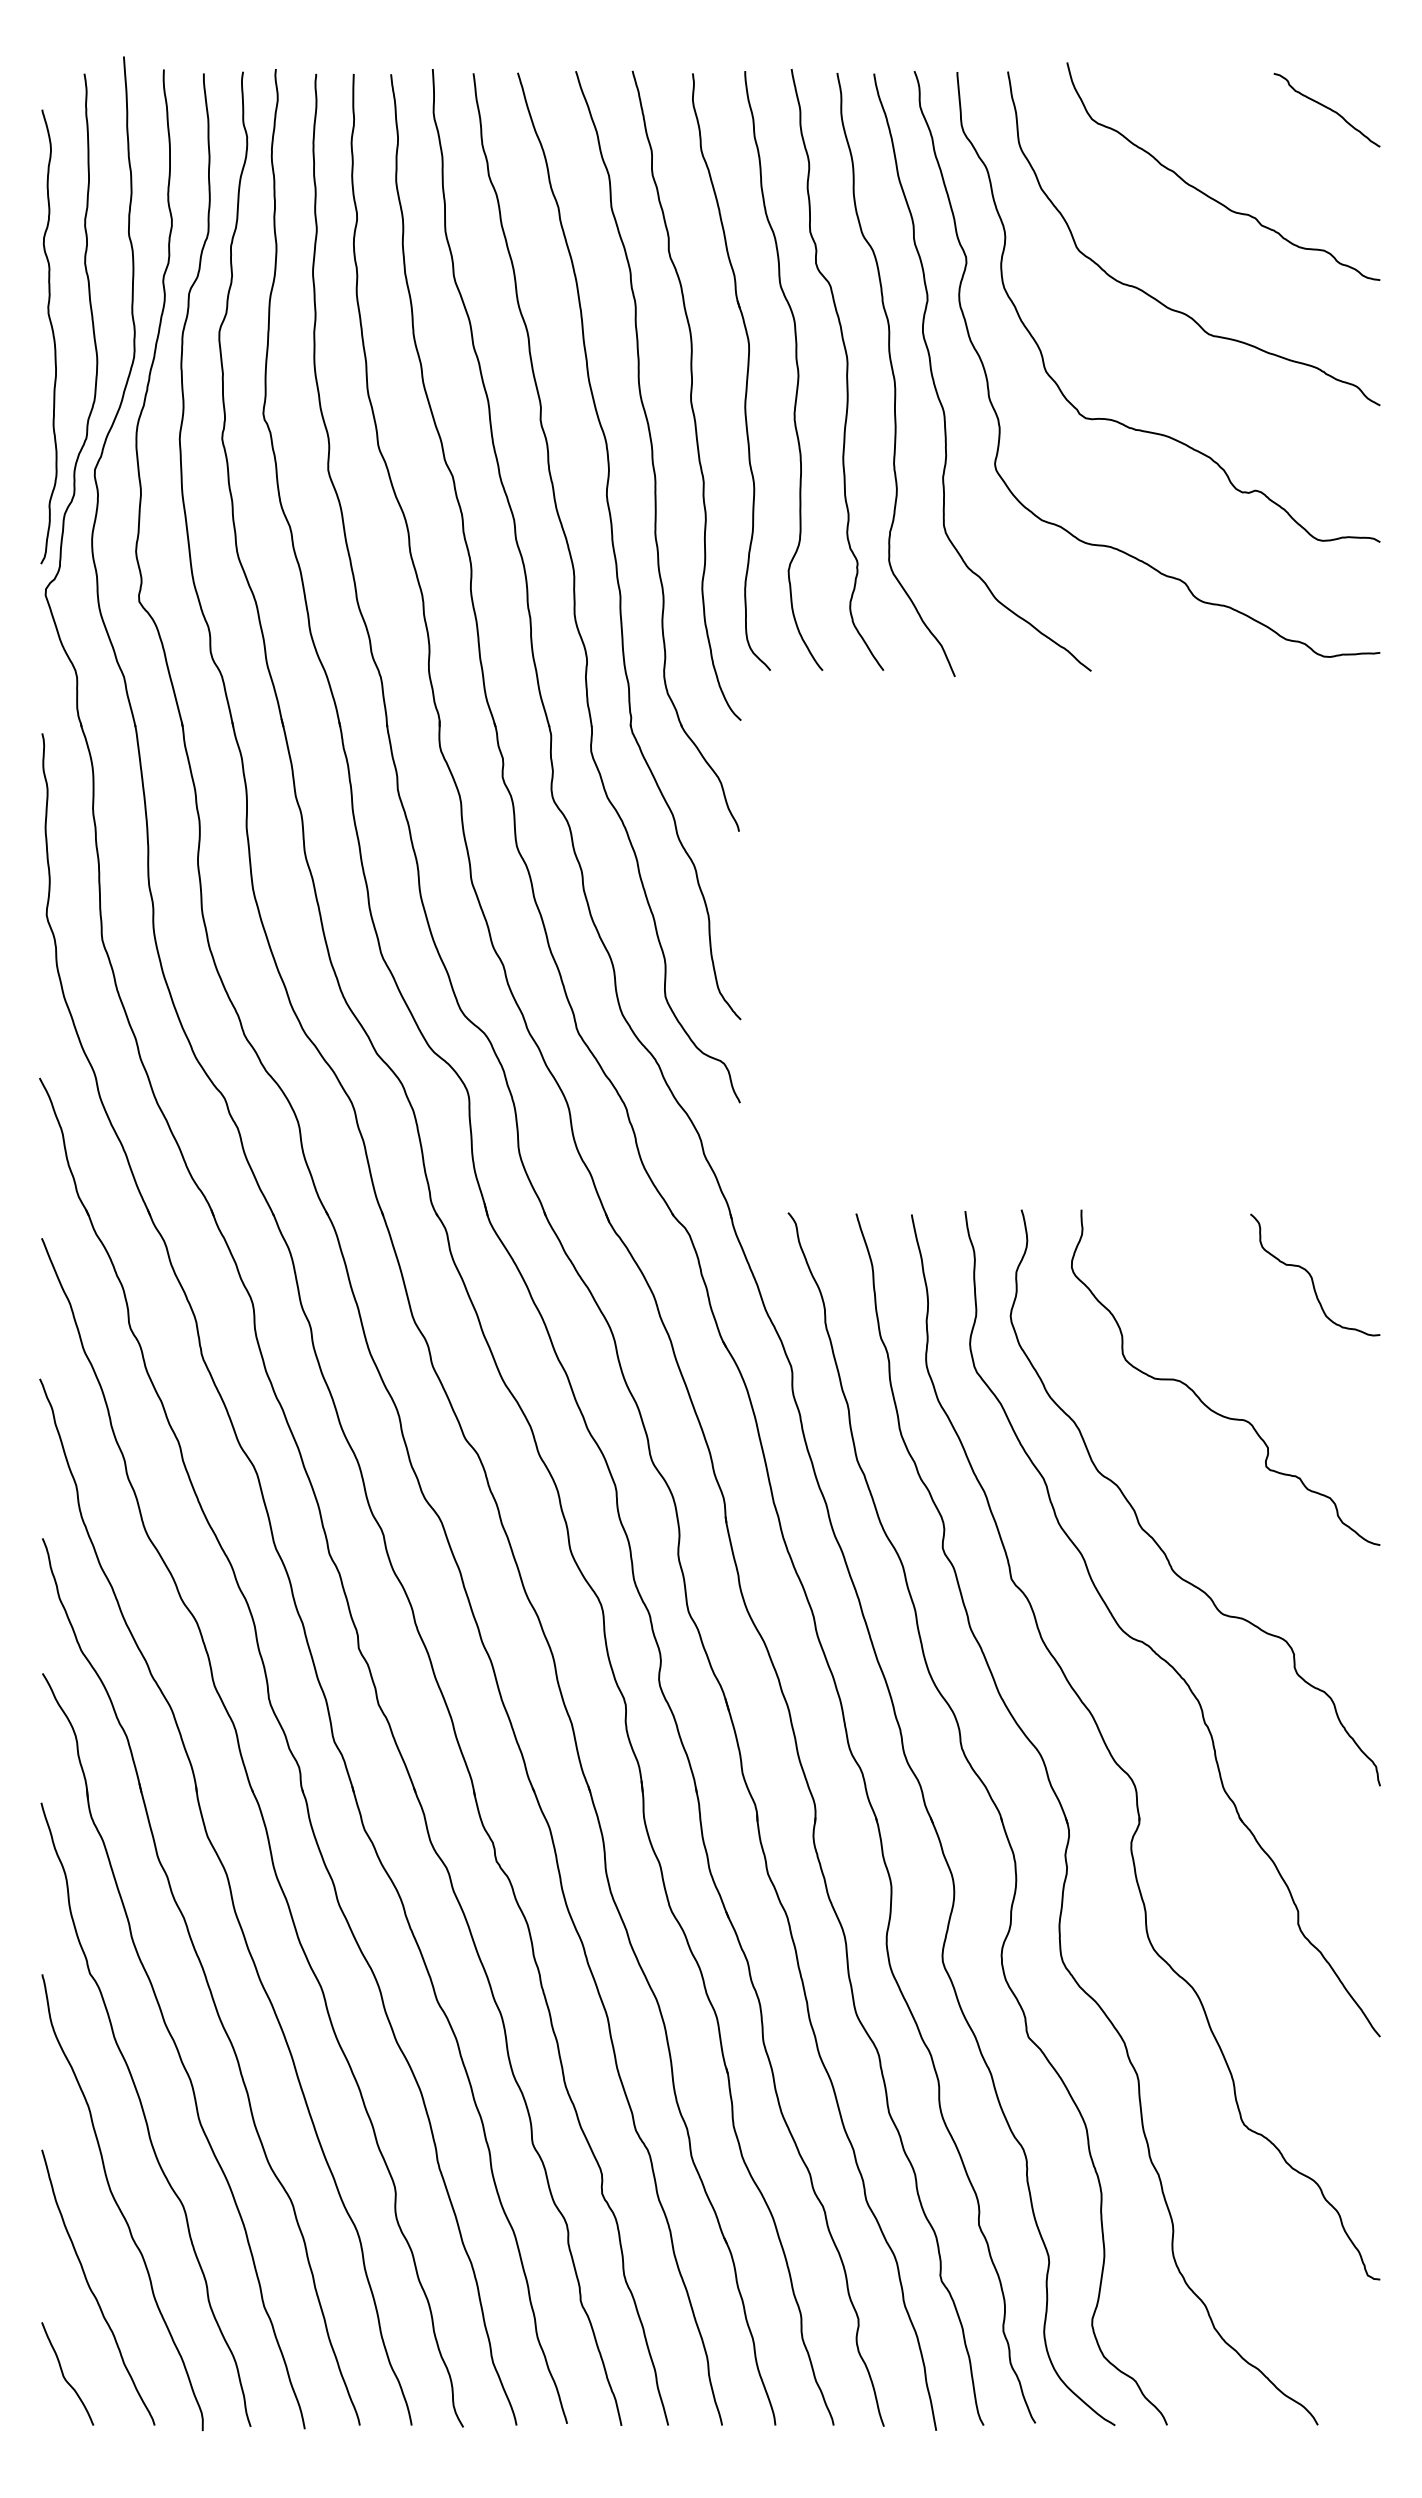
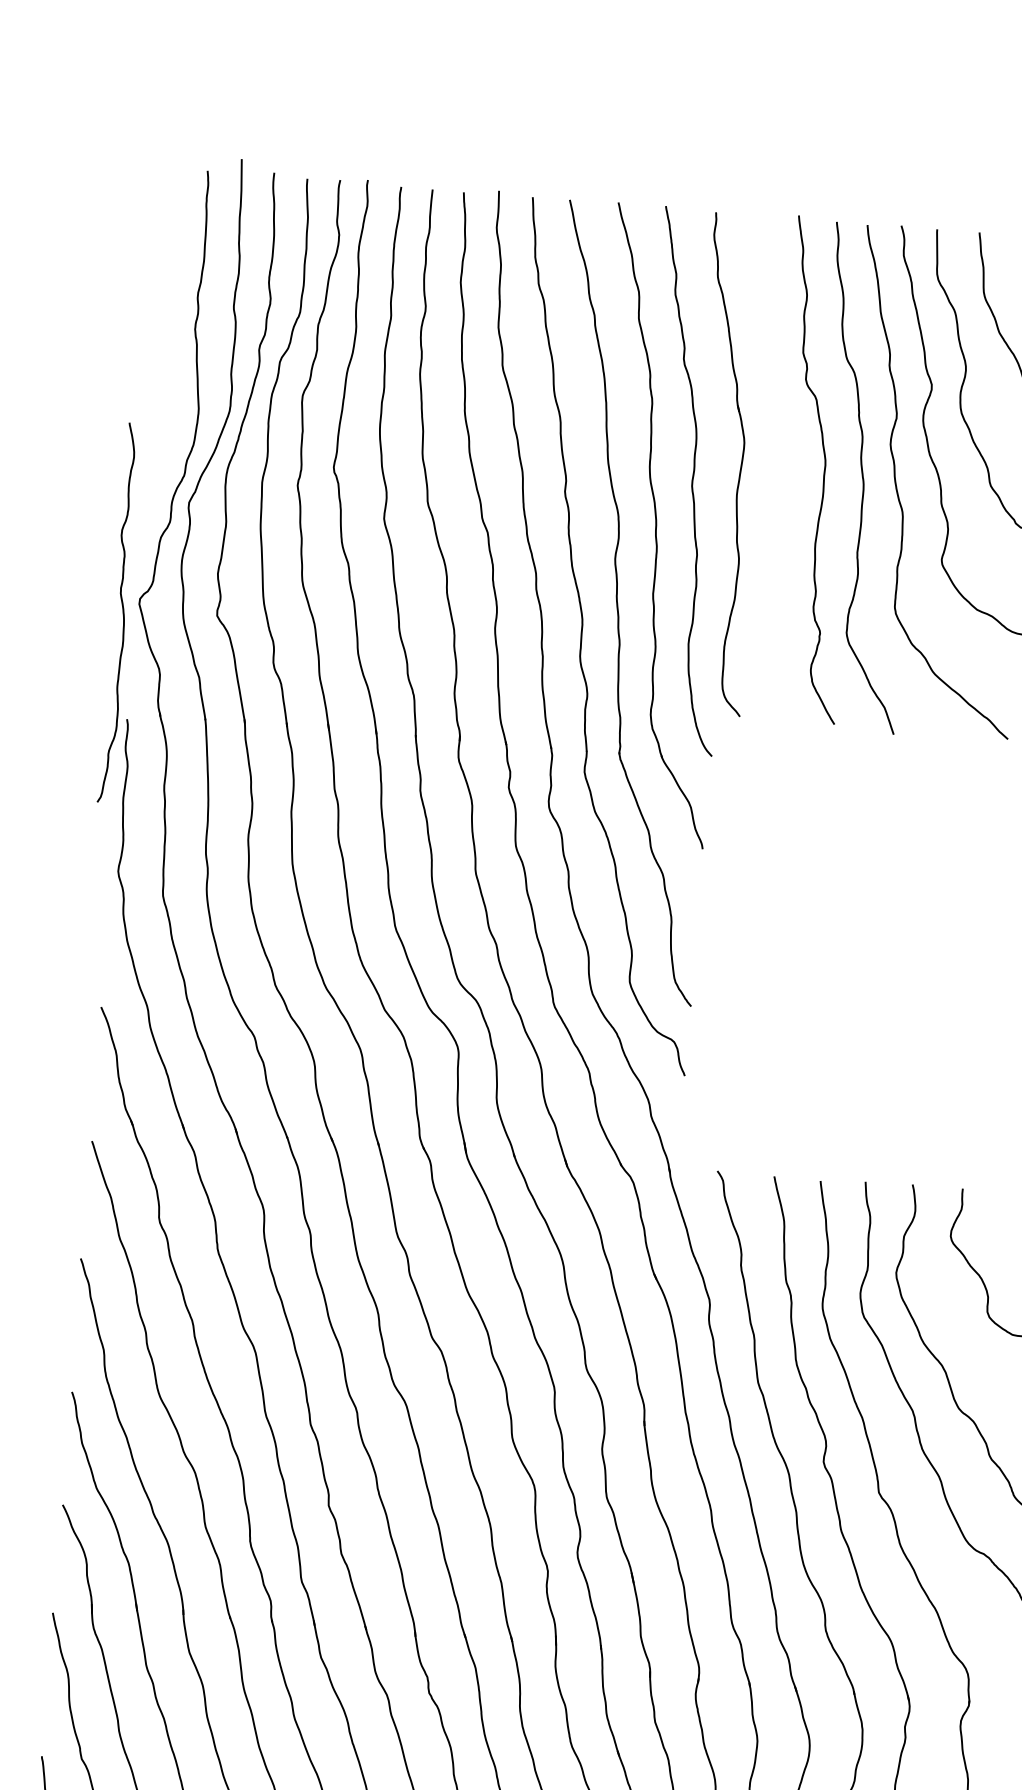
curve: (52, 336) -> (122, 612), moved
curve: (796, 367) -> (782, 465), removed

